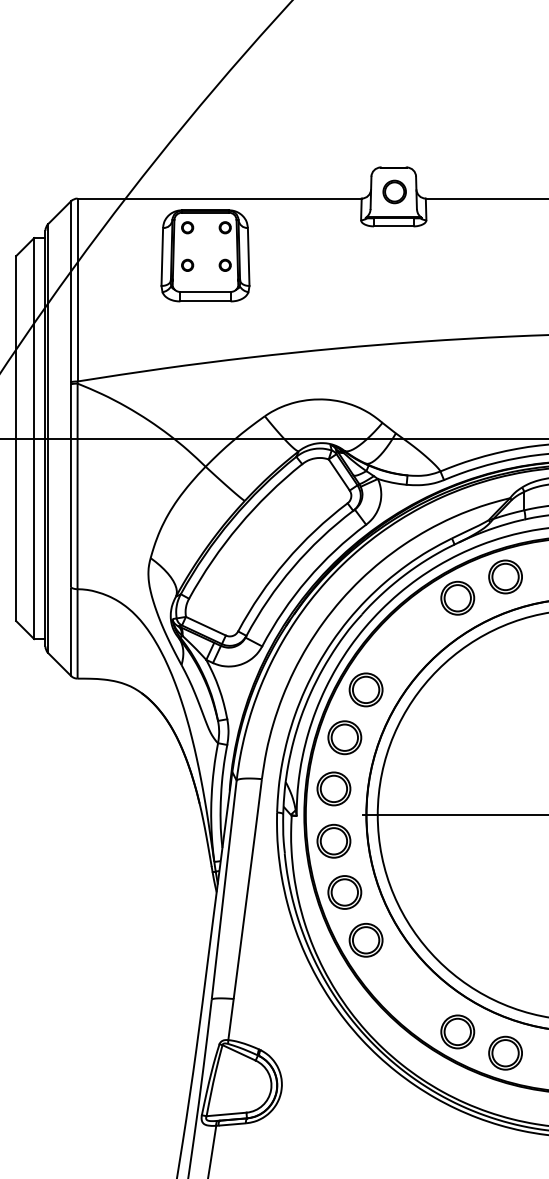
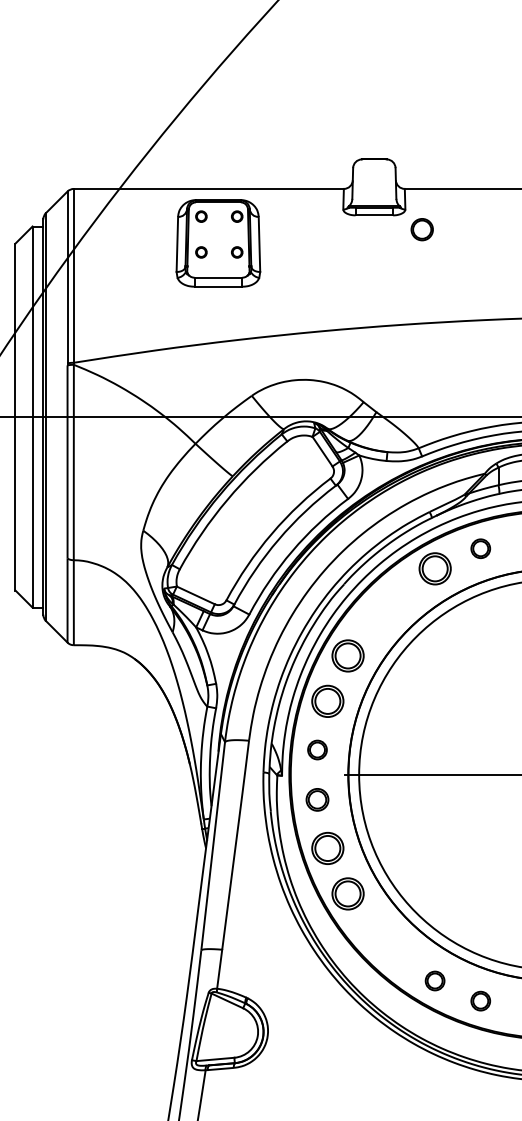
part: (393, 191) -> (421, 229), moved
part: (205, 255) -> (218, 243), moved
part: (505, 576) -> (480, 548), size x0.6
part: (333, 788) -> (317, 749), size x0.6
part: (333, 840) -> (317, 799), size x0.7
part: (457, 1031) -> (434, 980), size x0.6
part: (505, 1052) -> (480, 1000), size x0.6

